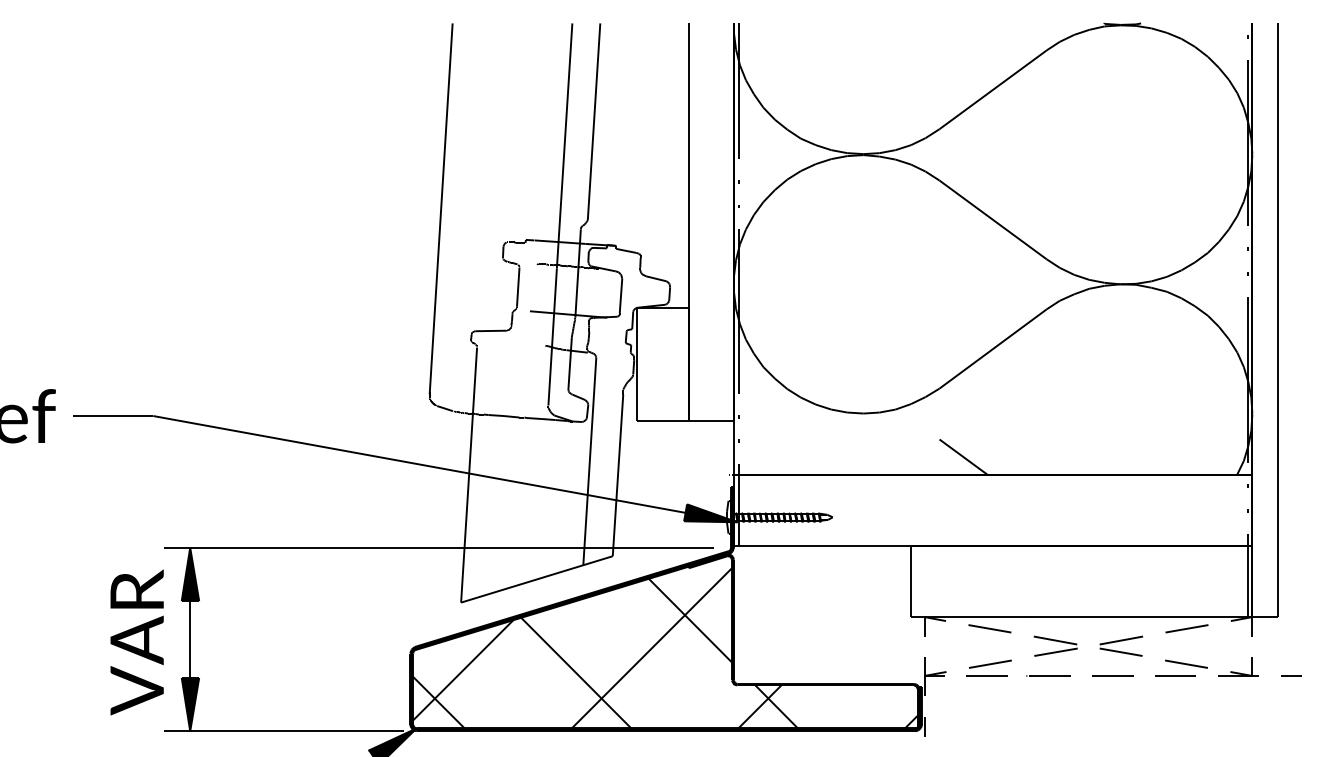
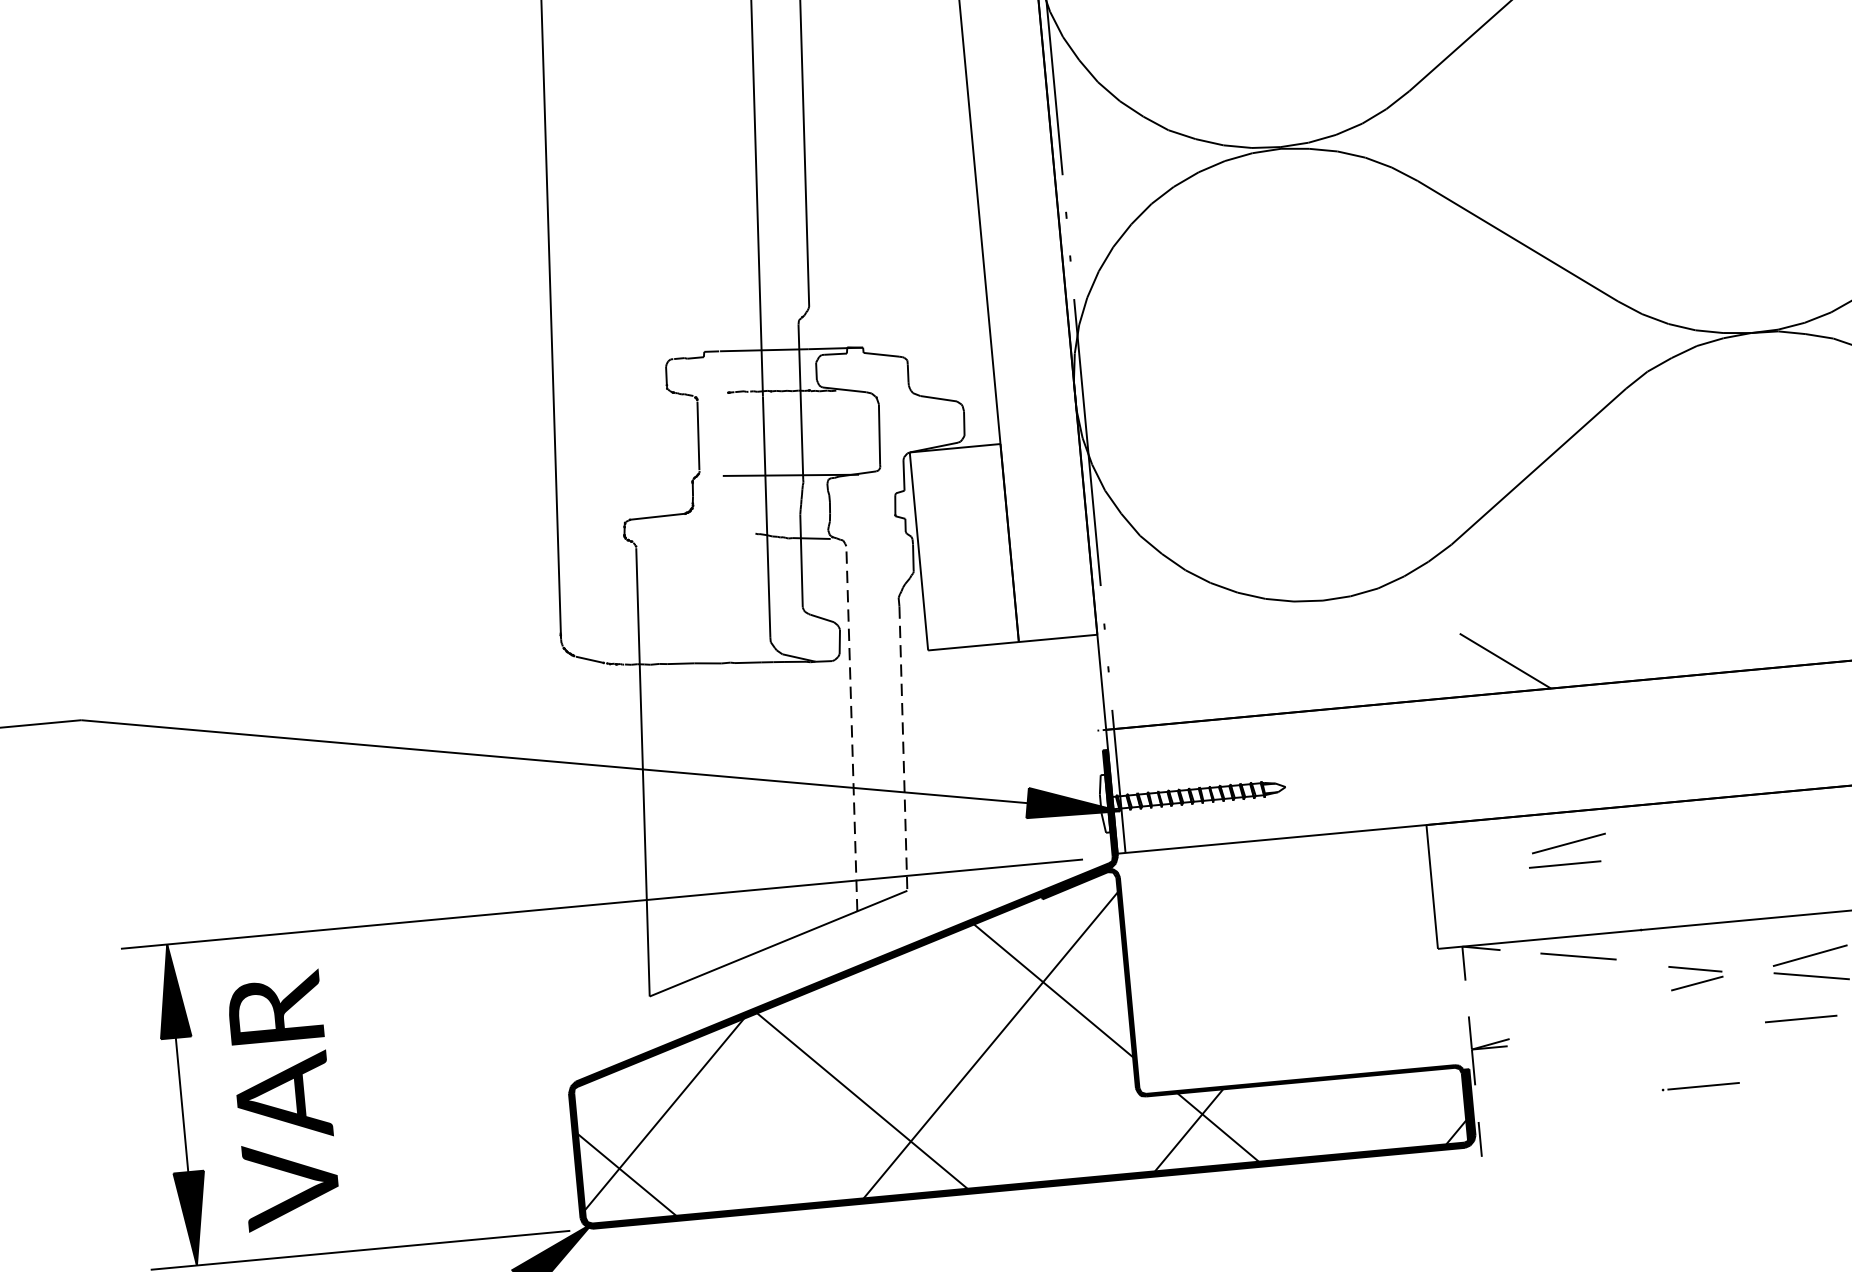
line: (589, 461) -> (851, 728), solid -> dashed
line: (618, 475) -> (904, 748), solid -> dashed
text: (136, 642) -> (282, 1100), moved
part: (1055, 645) -> (1695, 975), size x0.7
part: (988, 667) -> (1566, 849), moved
line: (1048, 675) -> (1700, 1085), moved

